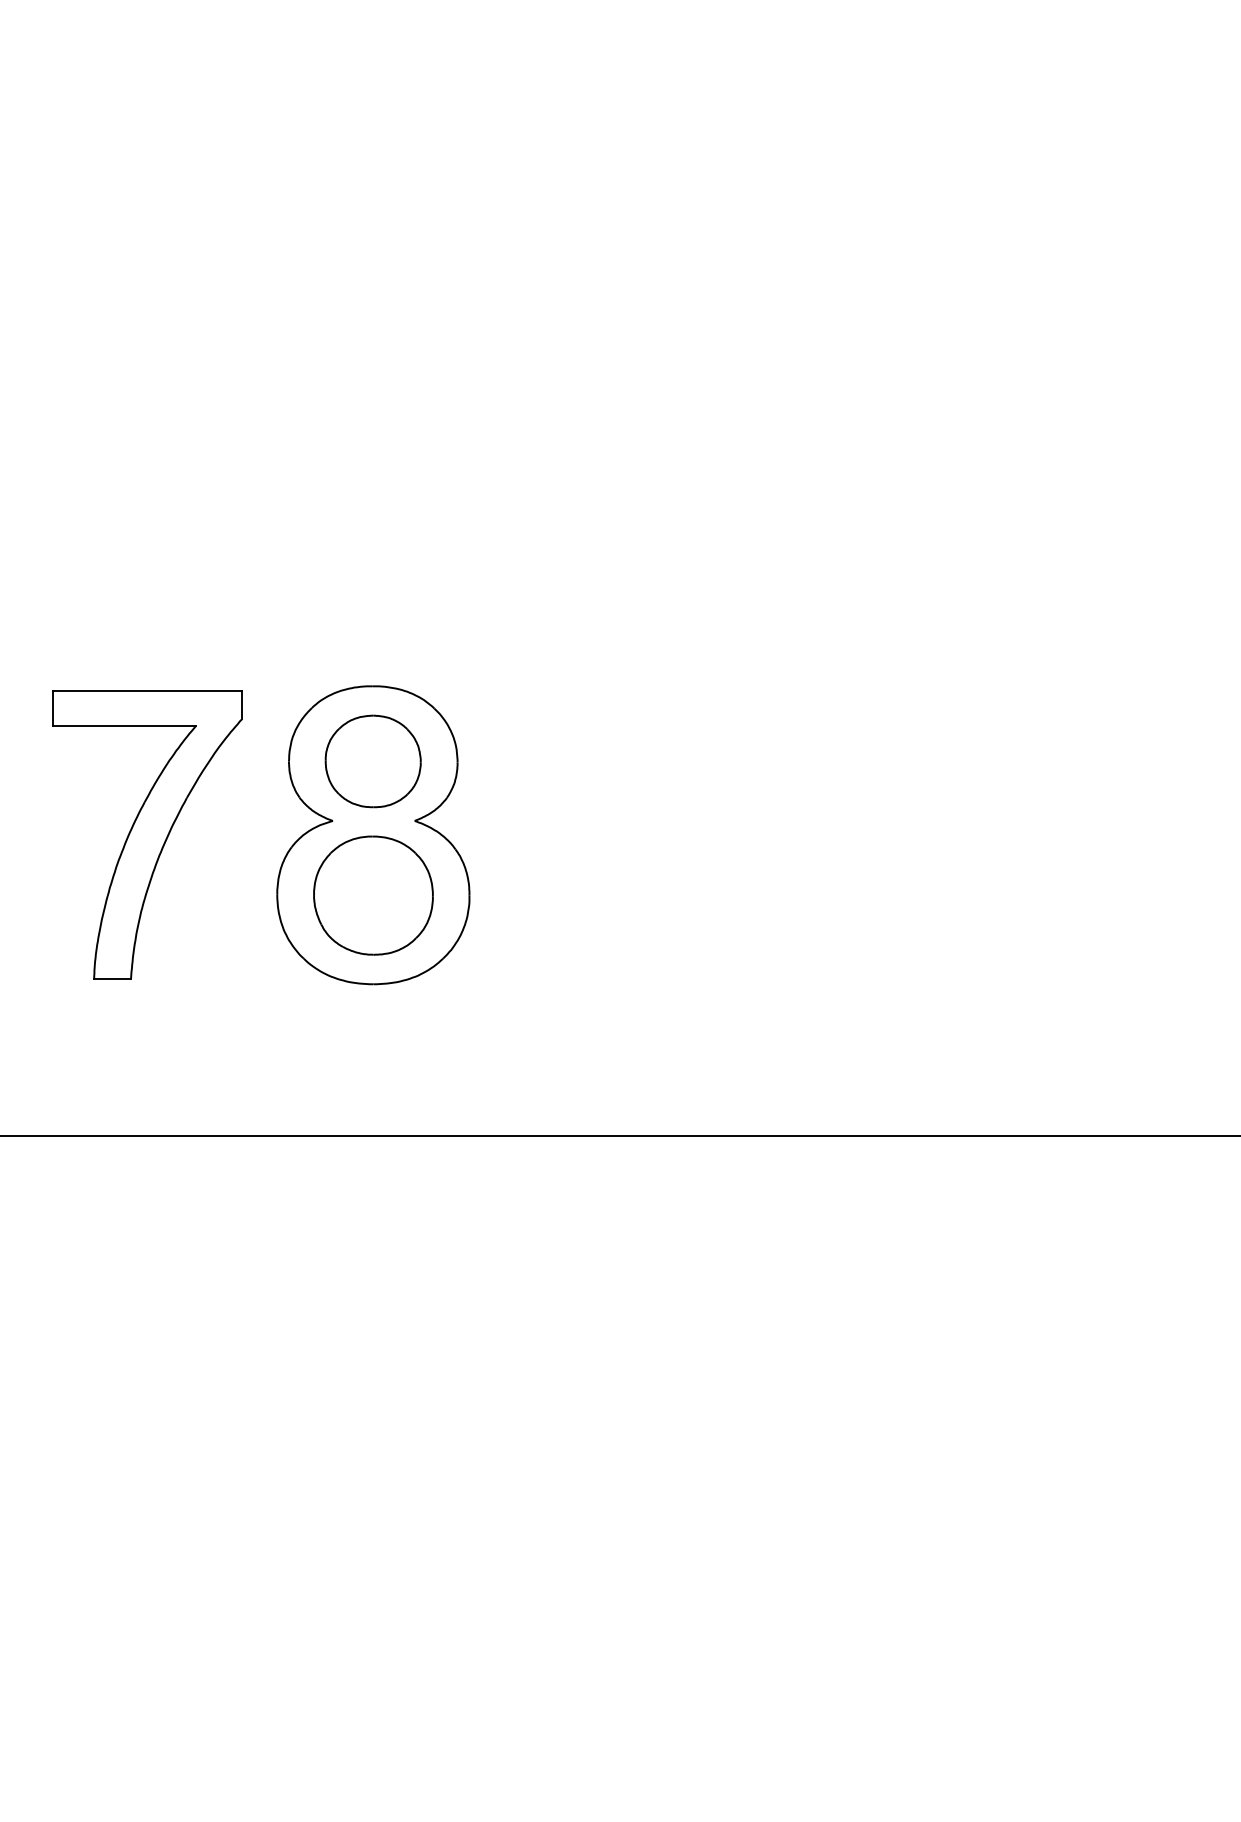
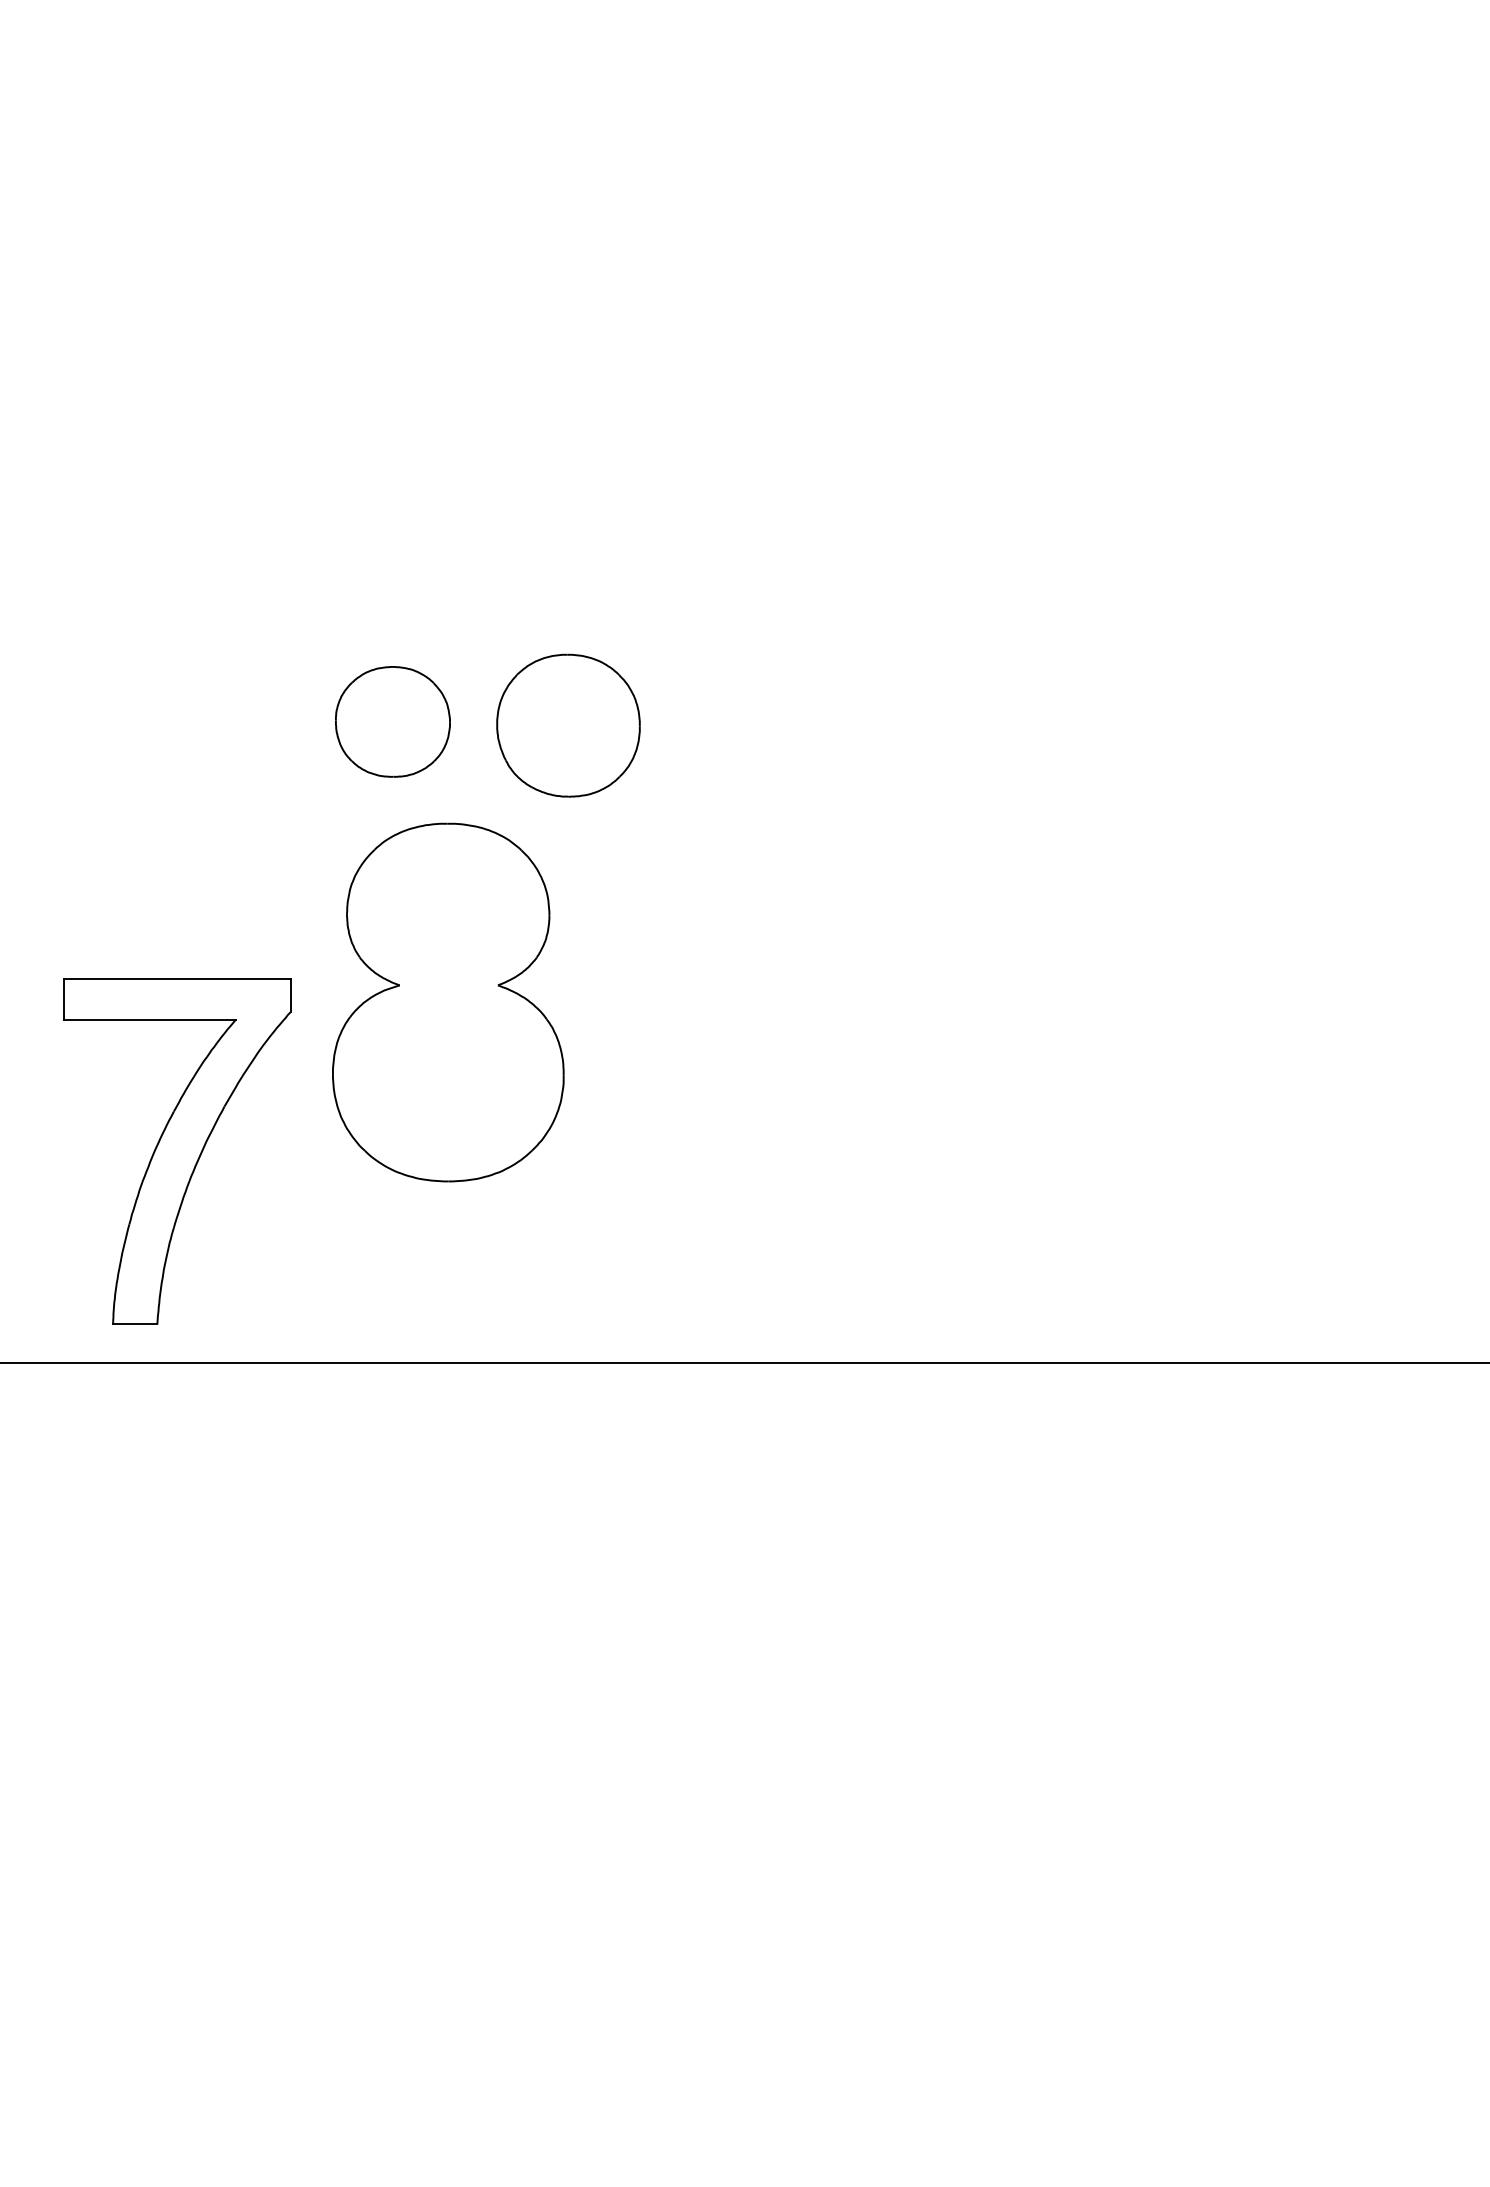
part: (372, 761) -> (392, 721), moved
part: (147, 834) -> (177, 1150), moved
part: (373, 895) -> (568, 725), moved

